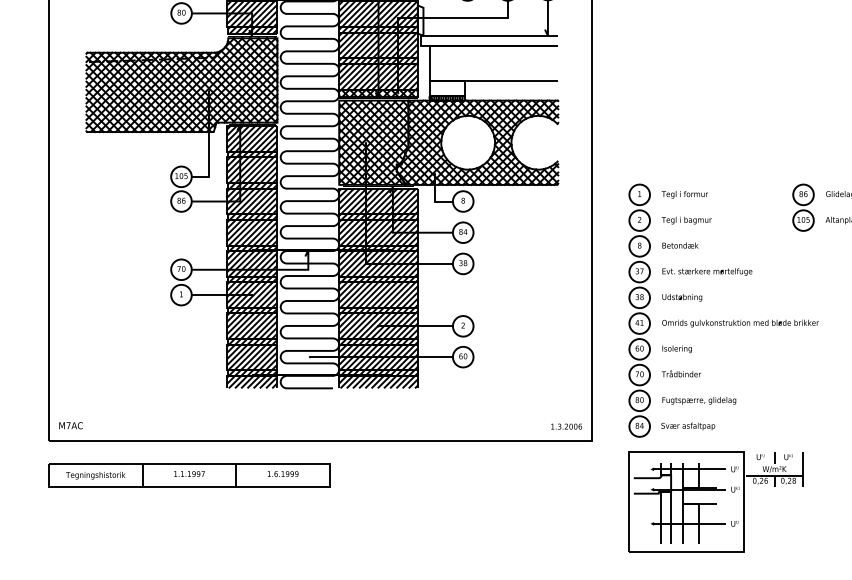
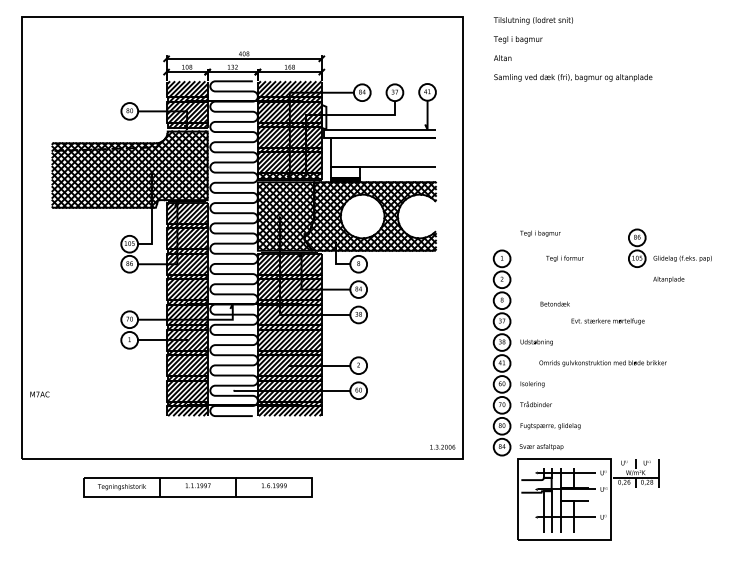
text: (684, 194) -> (564, 258), moved
part: (803, 206) -> (637, 247), moved
text: (686, 220) -> (540, 233), moved
text: (679, 244) -> (554, 303), moved
text: (706, 271) -> (607, 321), moved
text: (739, 323) -> (602, 363), moved
text: (70, 425) -> (39, 394), moved
part: (188, 476) -> (197, 487), moved
part: (716, 502) -> (588, 499), moved

